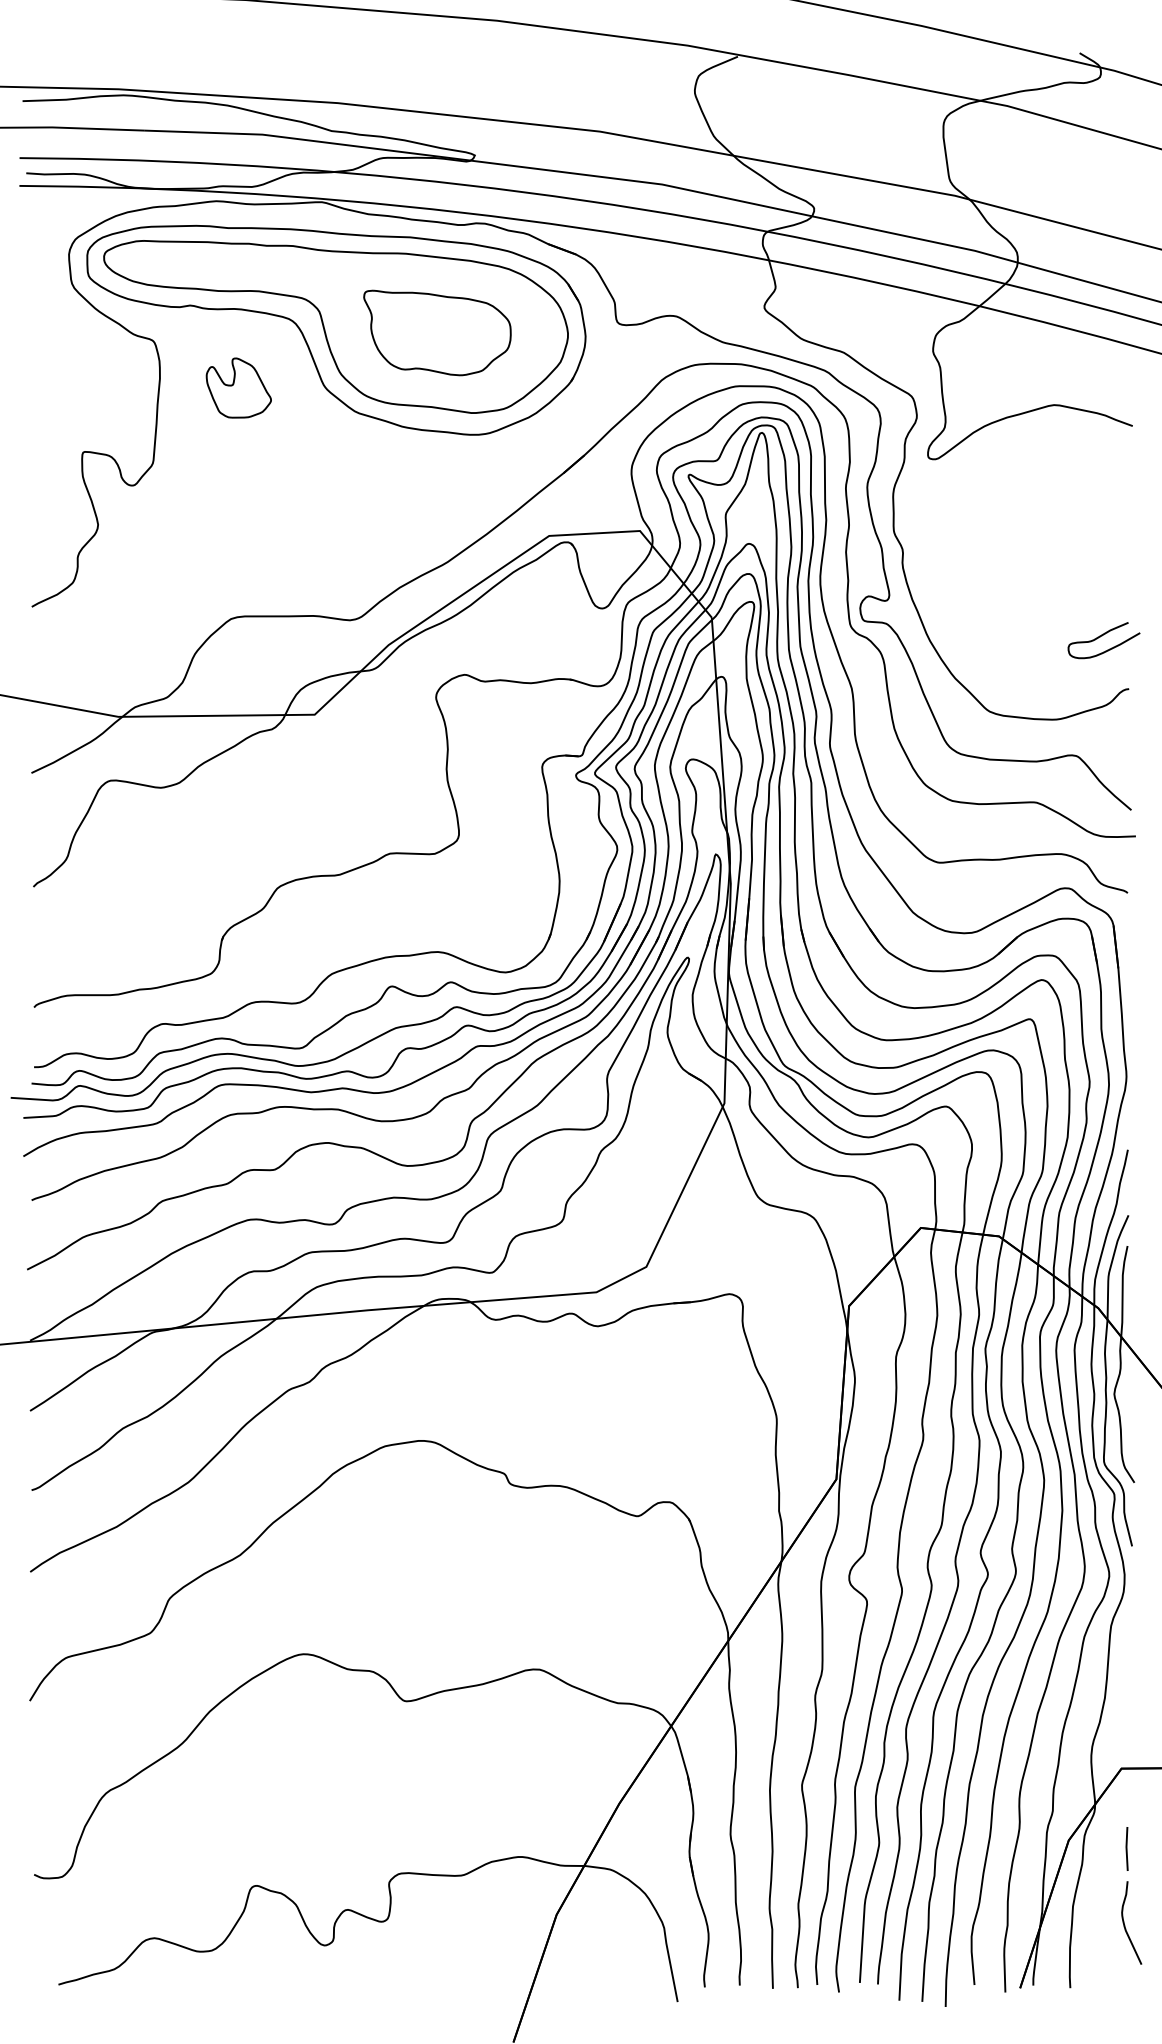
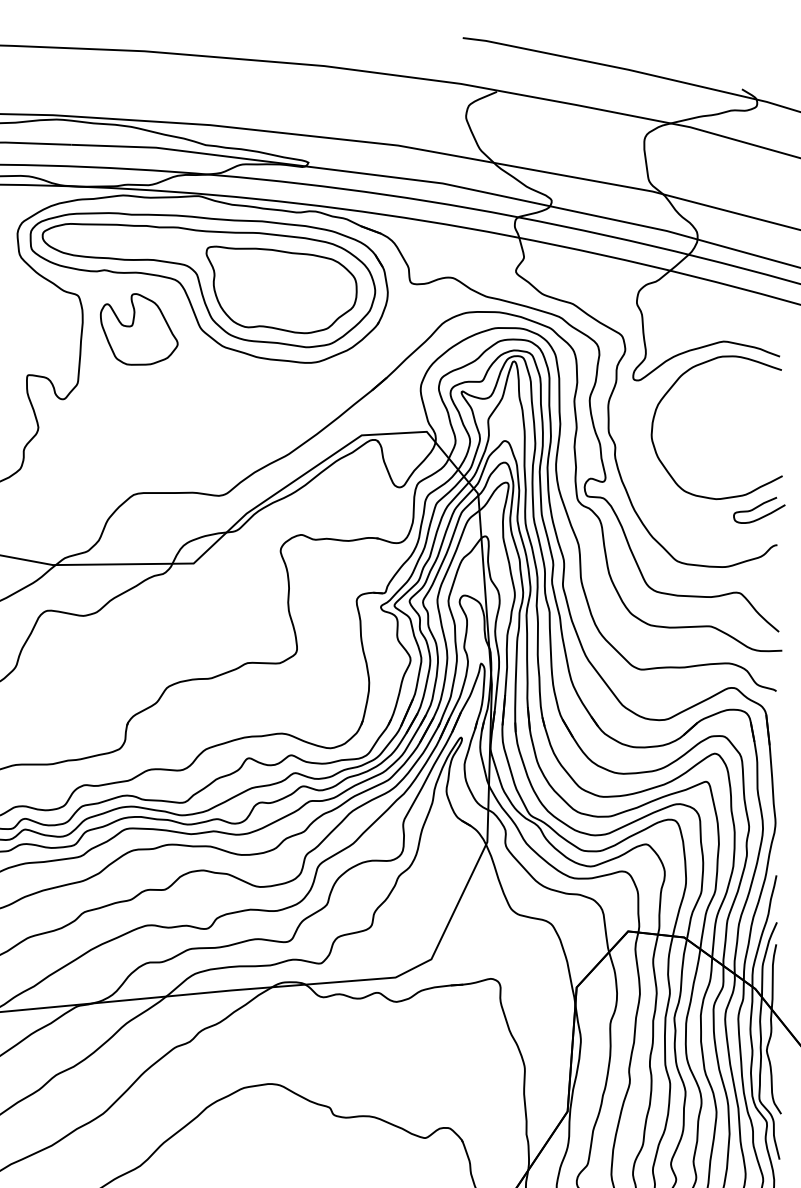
part: (437, 332) -> (281, 289), size x1.43
part: (238, 387) -> (139, 328), size x1.67
curve: (981, 470) -> (671, 388), added

